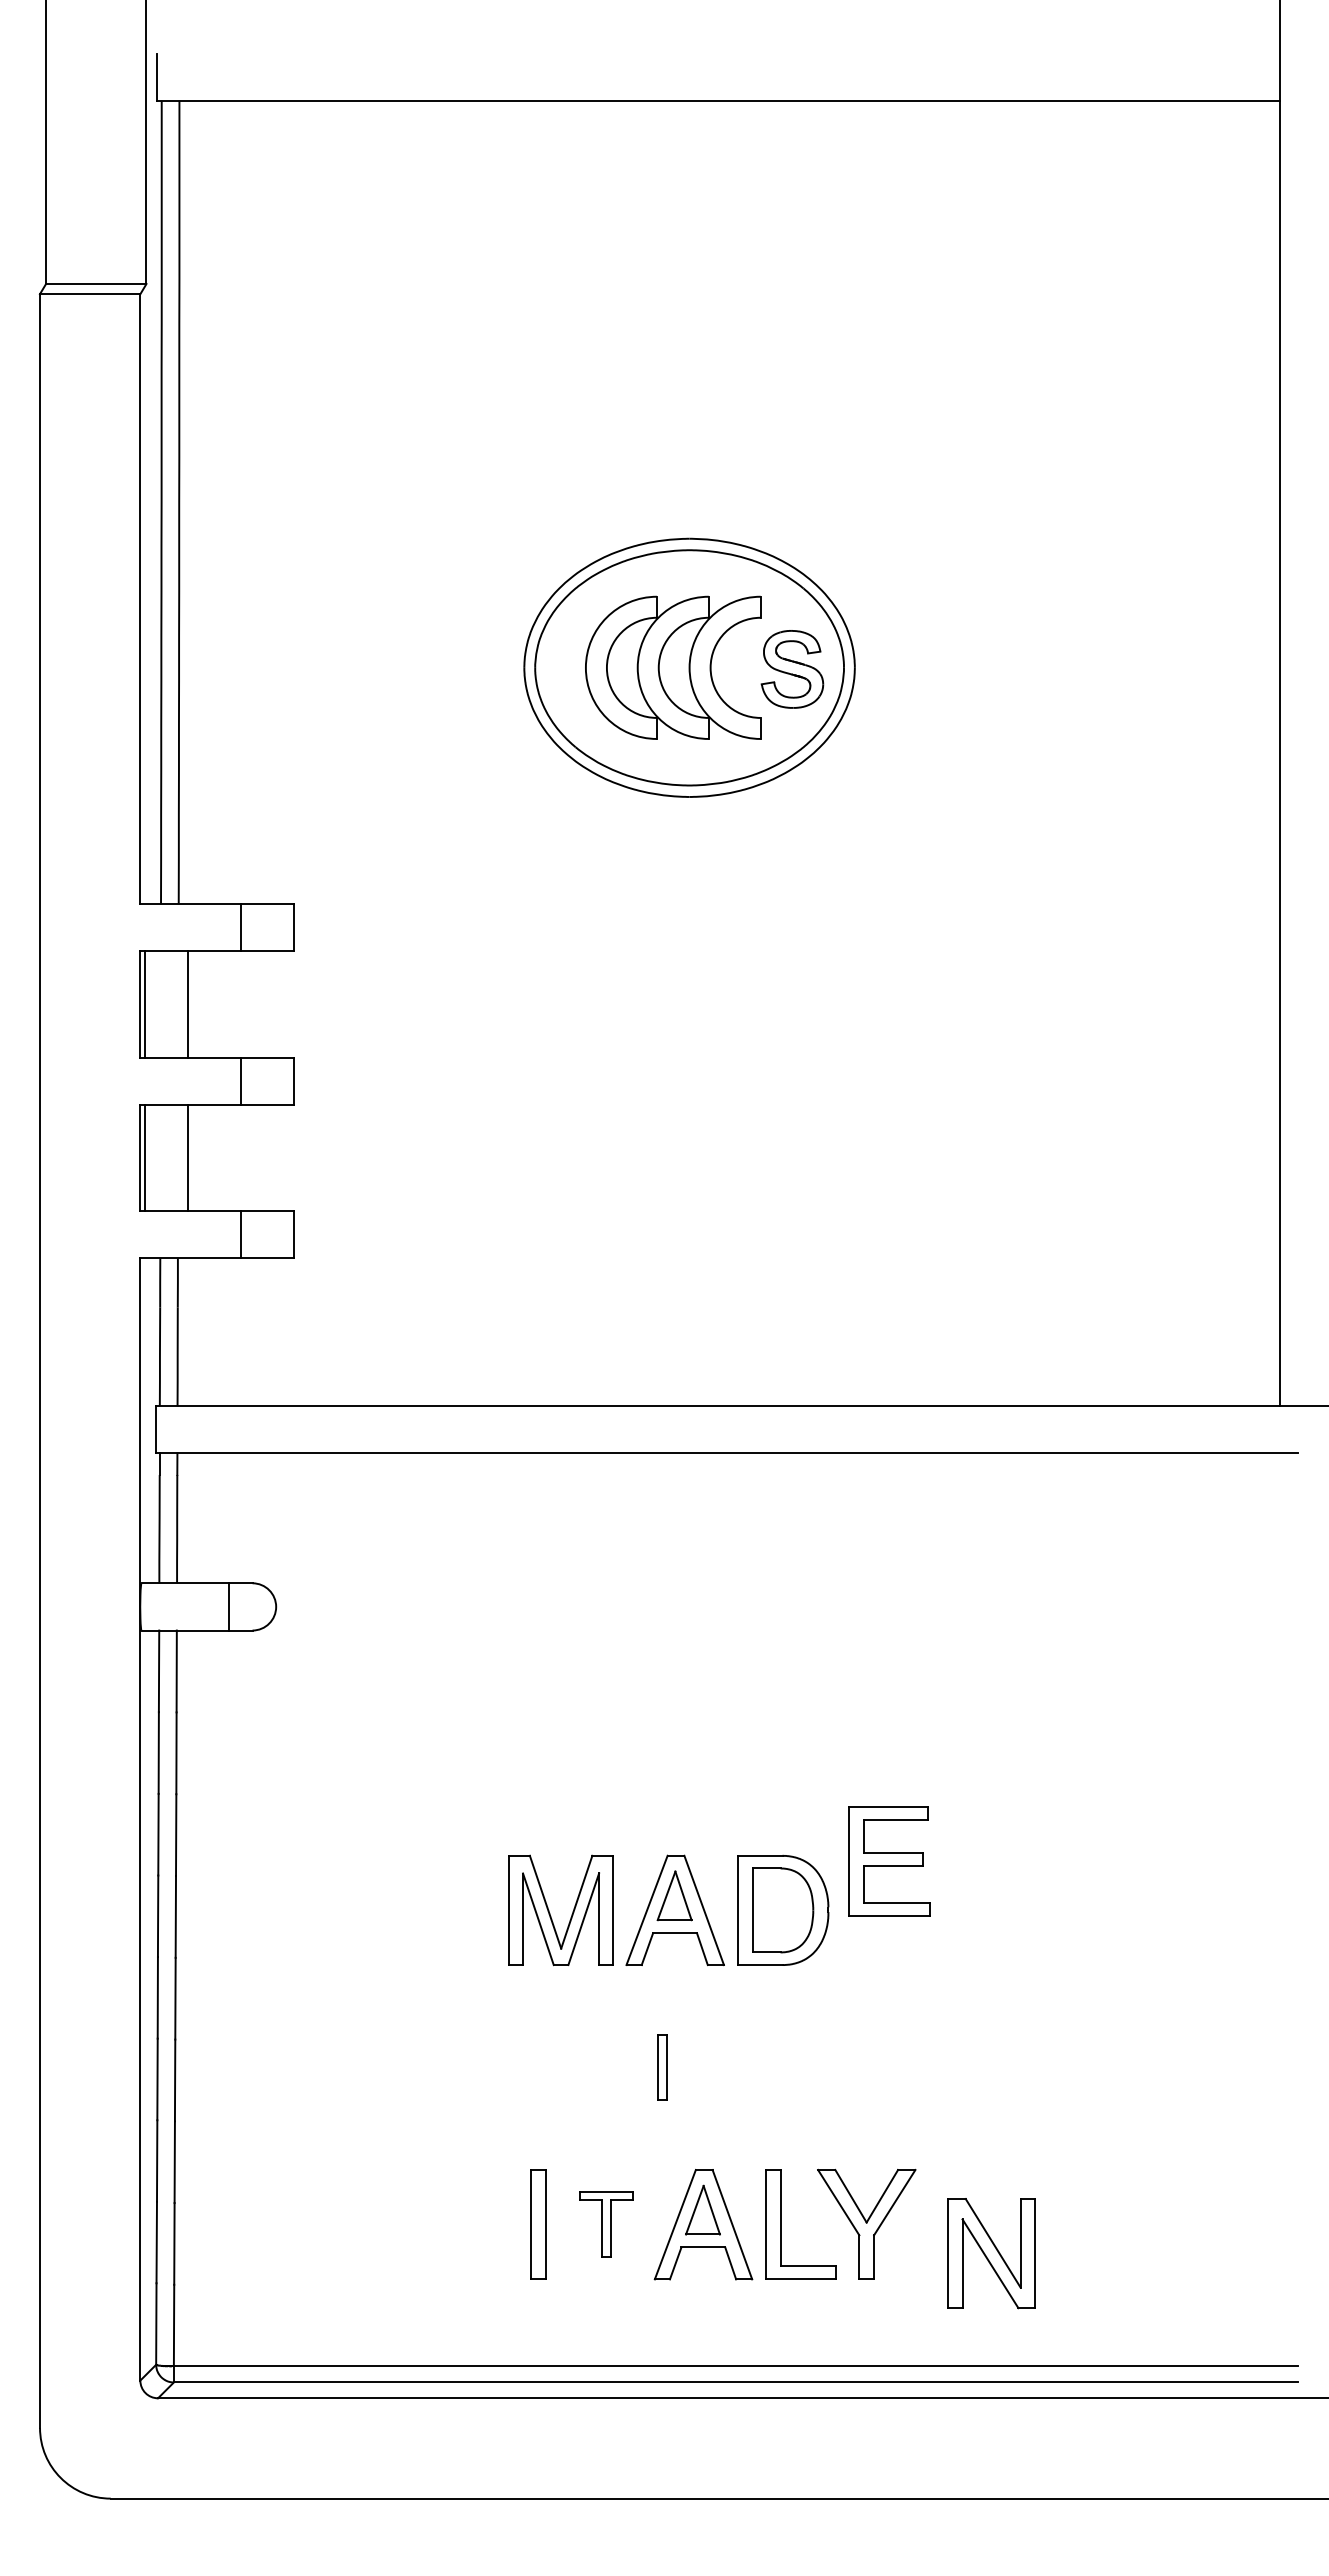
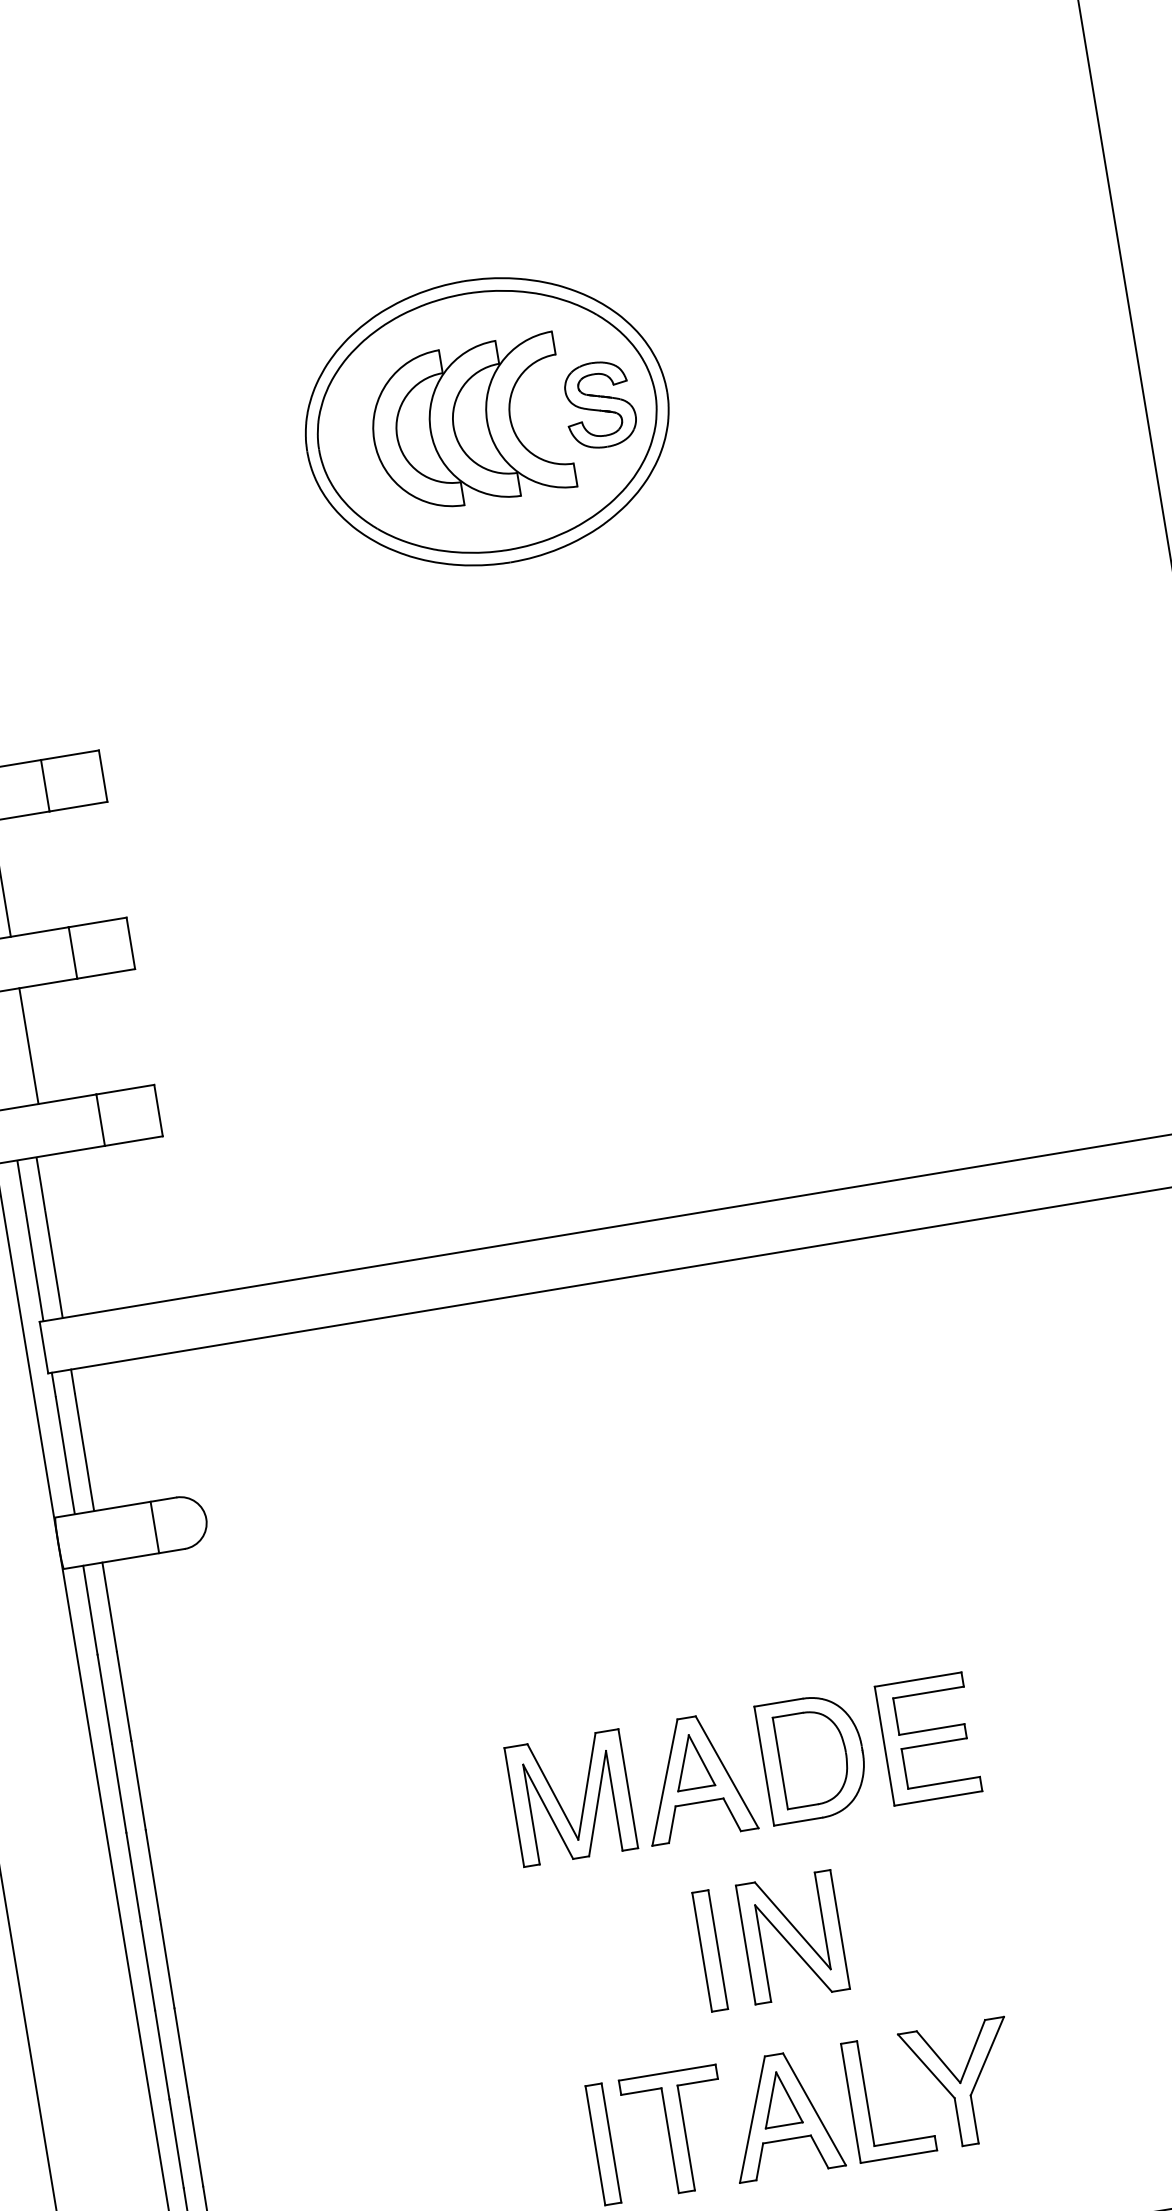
part: (889, 1861) -> (928, 1739), moved
part: (662, 2067) -> (710, 1950), size x1.67
part: (606, 2224) -> (677, 2131), size x1.67
part: (991, 2253) -> (792, 1937), moved

